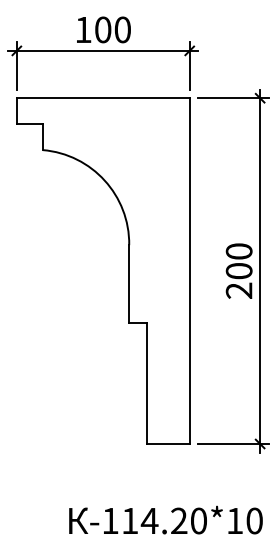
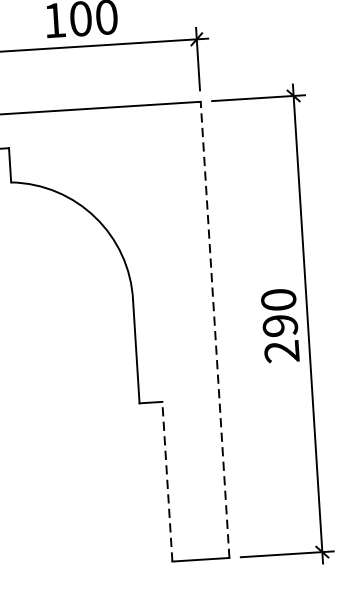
line: (189, 271) -> (214, 330), solid -> dashed
text: (238, 271) -> (279, 326), 200 -> 290
line: (146, 383) -> (167, 481), solid -> dashed

